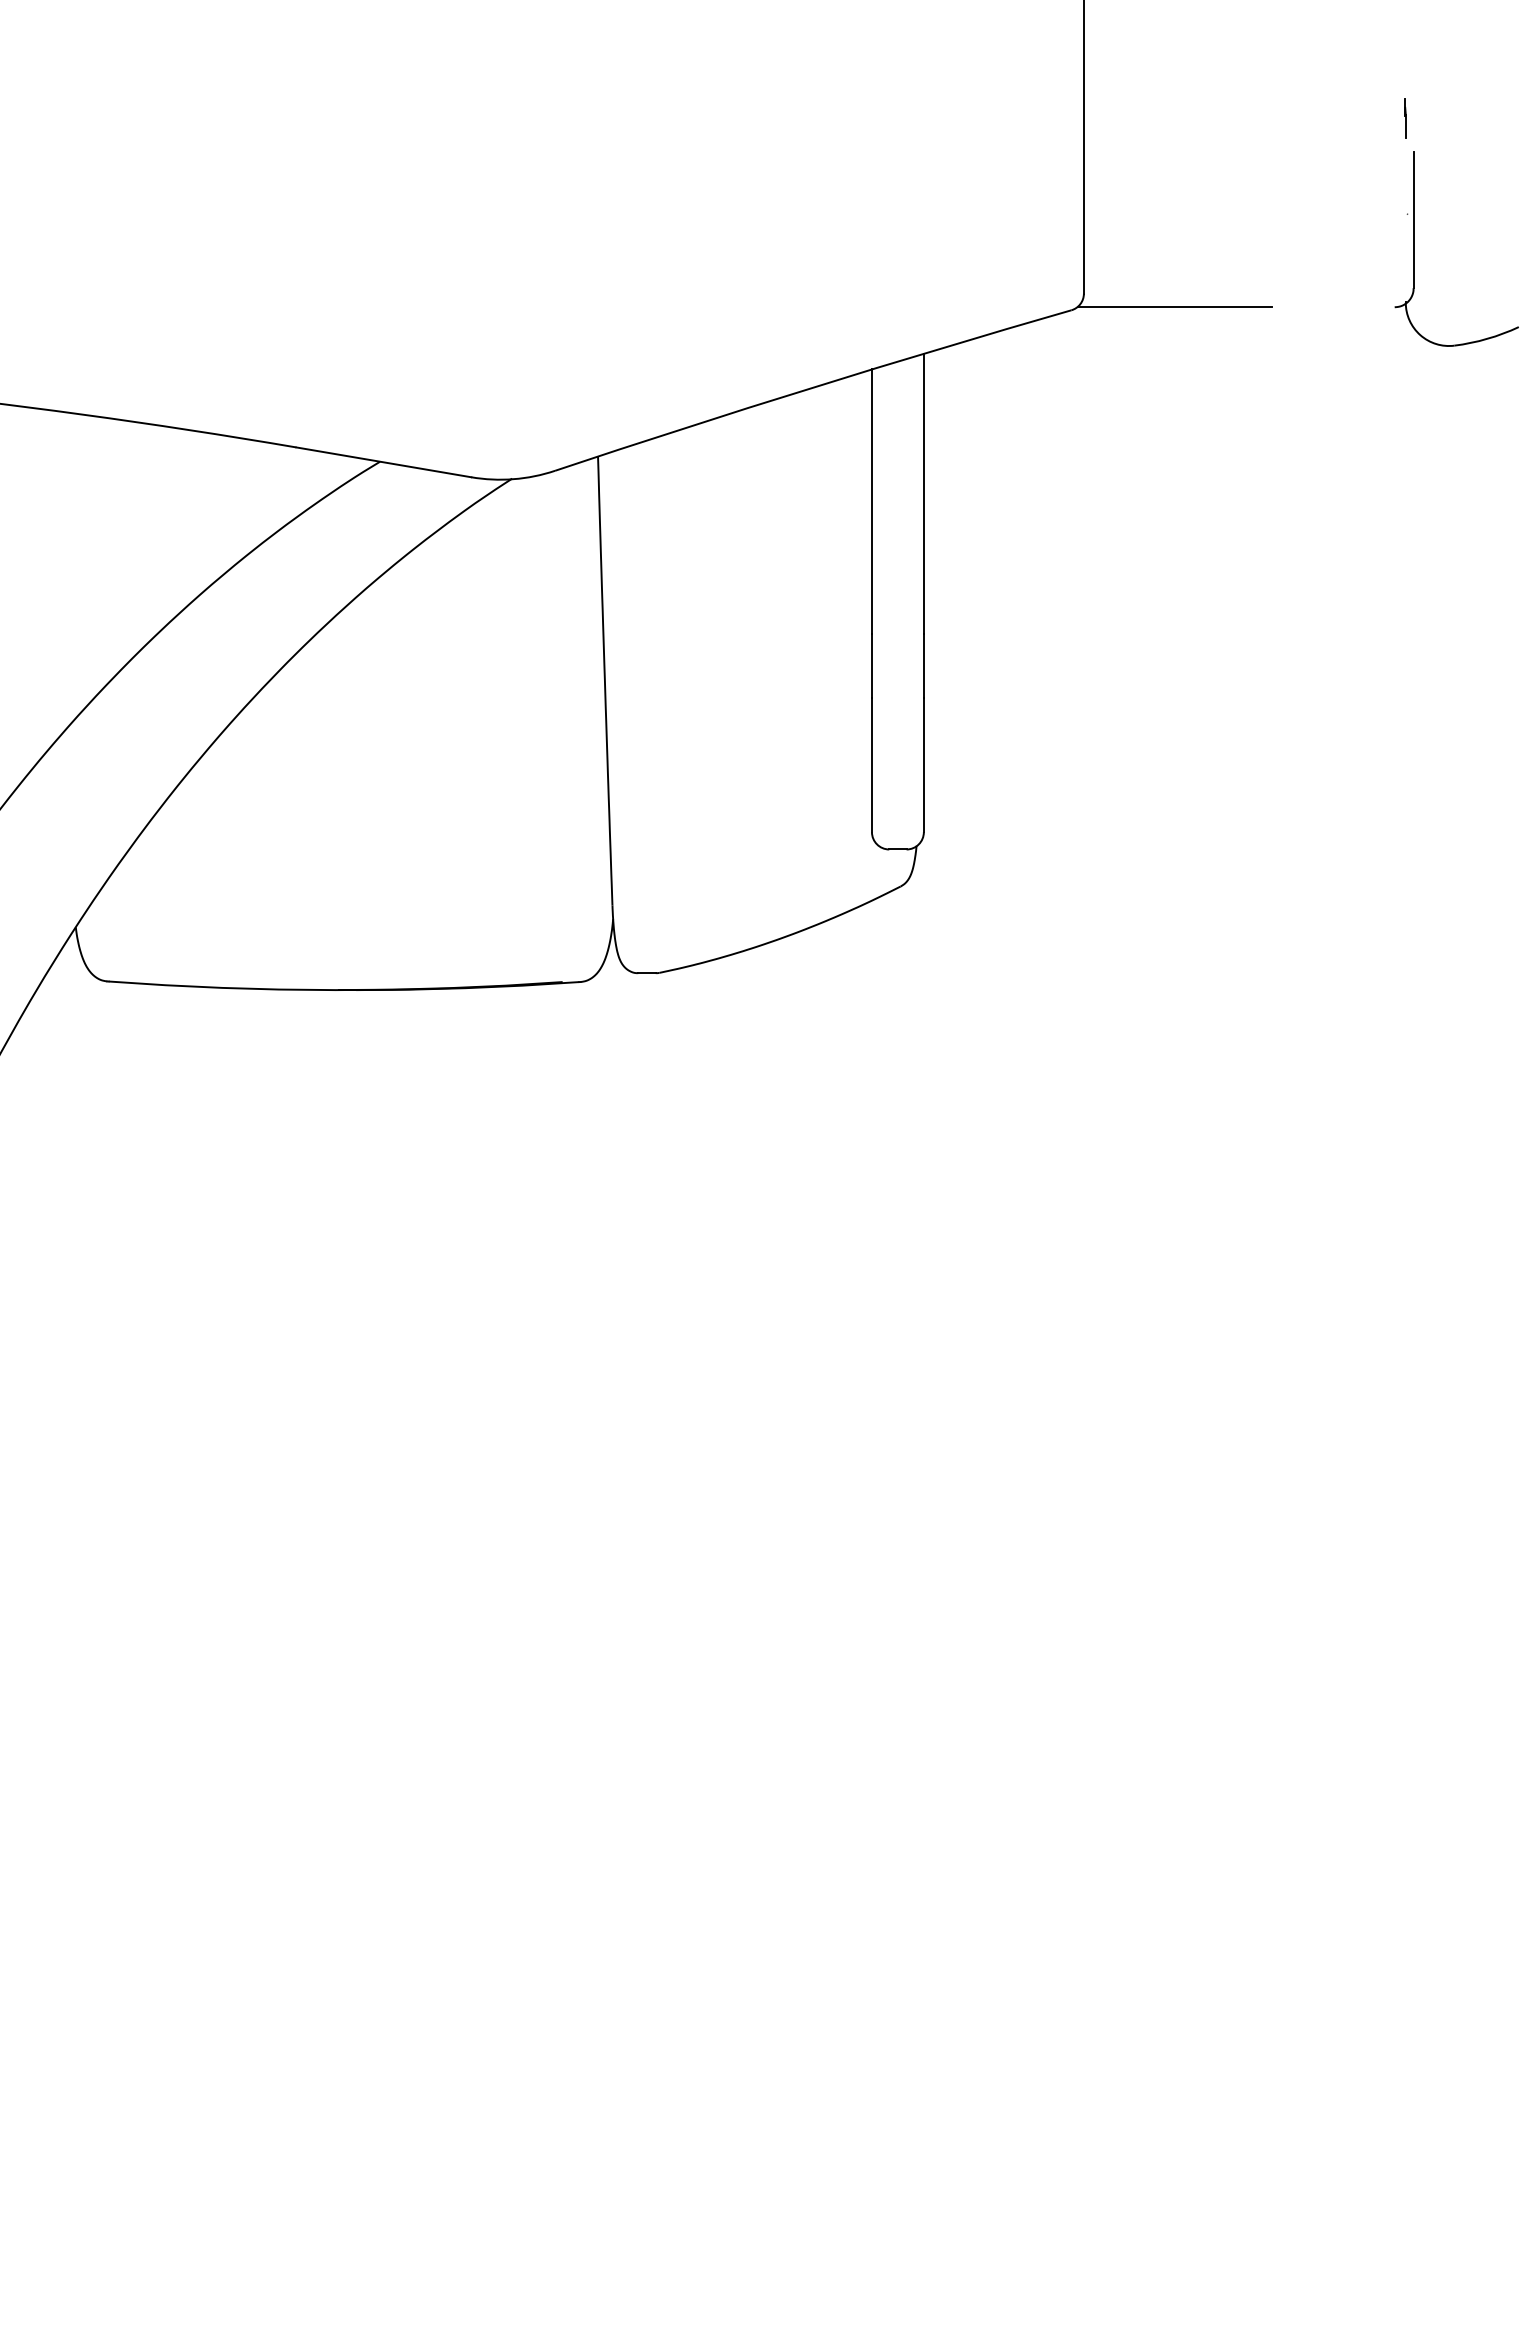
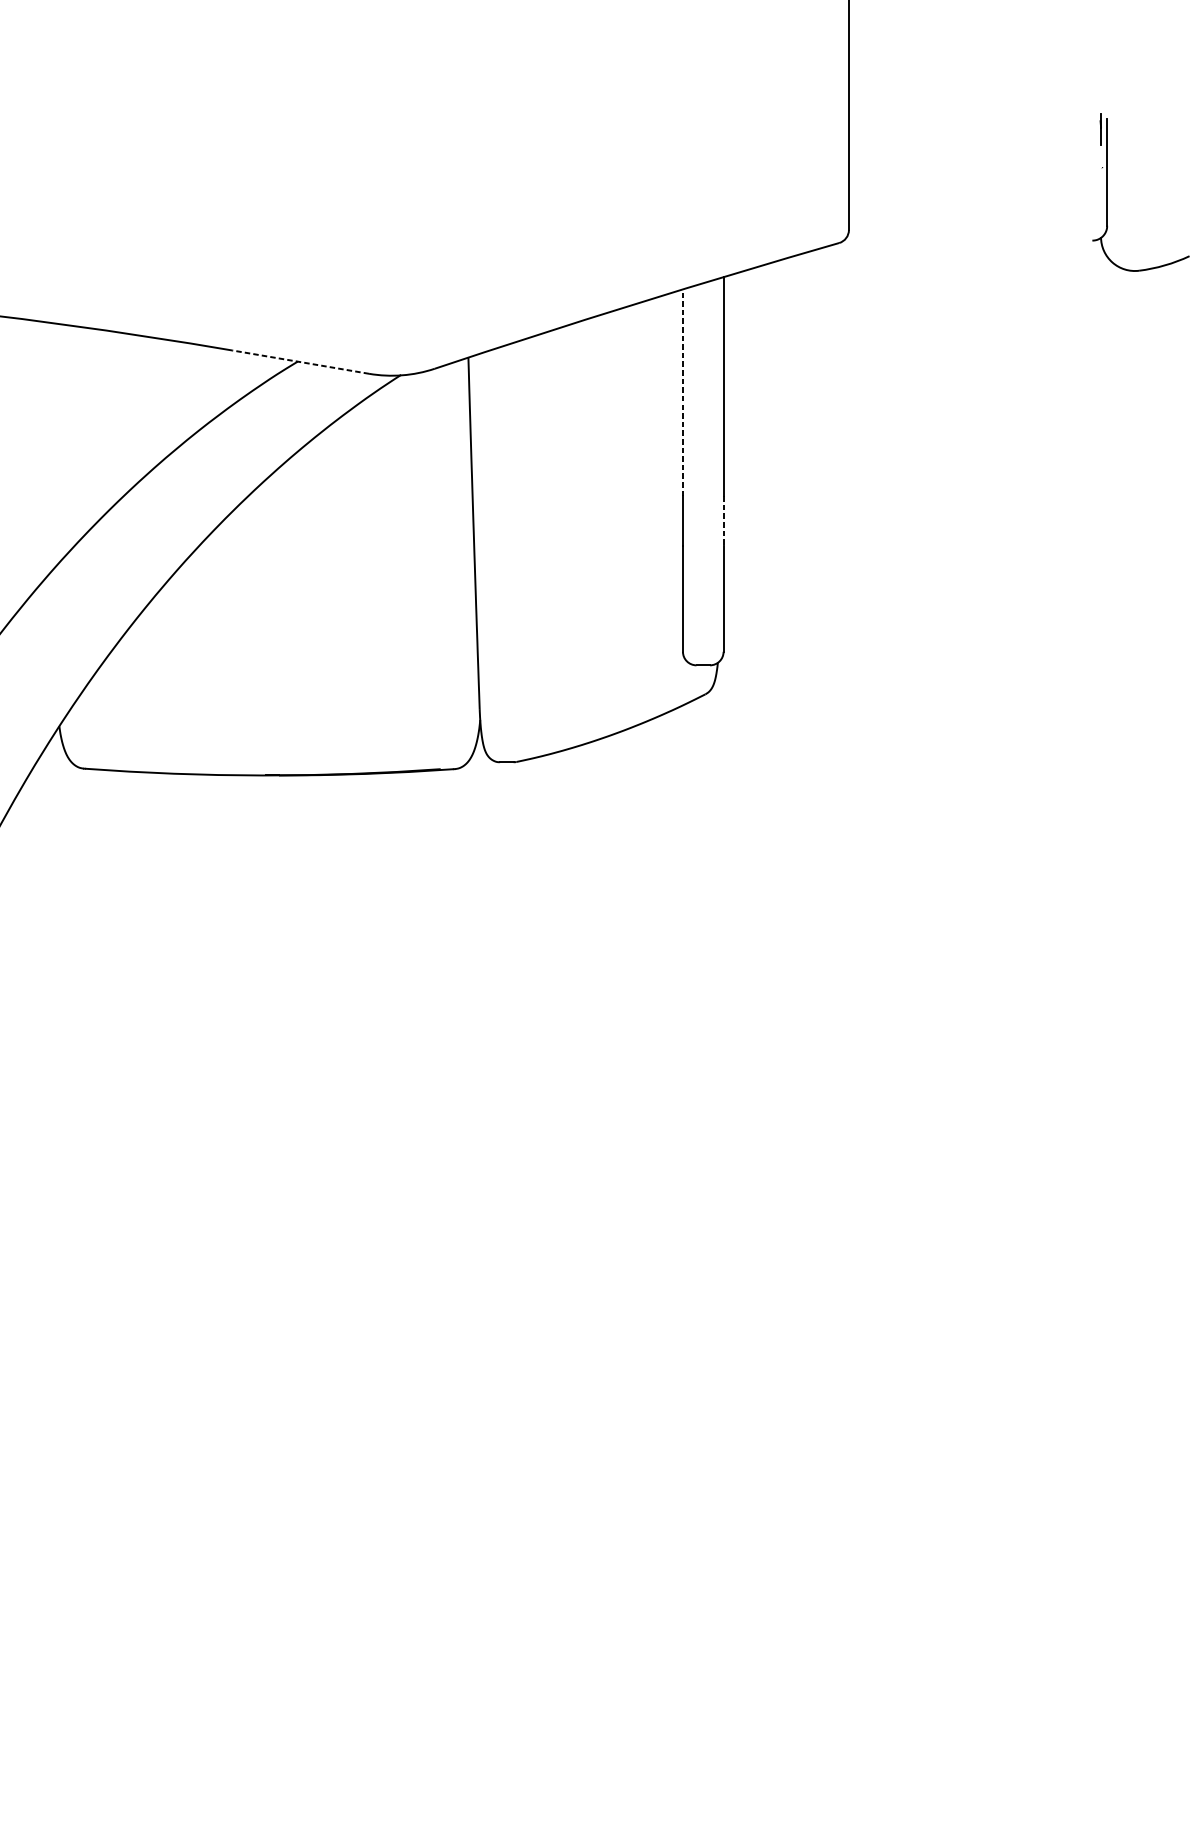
line: (1405, 118) -> (1100, 129), moved
line: (1174, 306) -> (919, 240), removed
line: (383, 462) -> (300, 362), solid -> dashed
line: (871, 501) -> (682, 392), solid -> dashed
line: (923, 666) -> (723, 522), solid -> dashed

